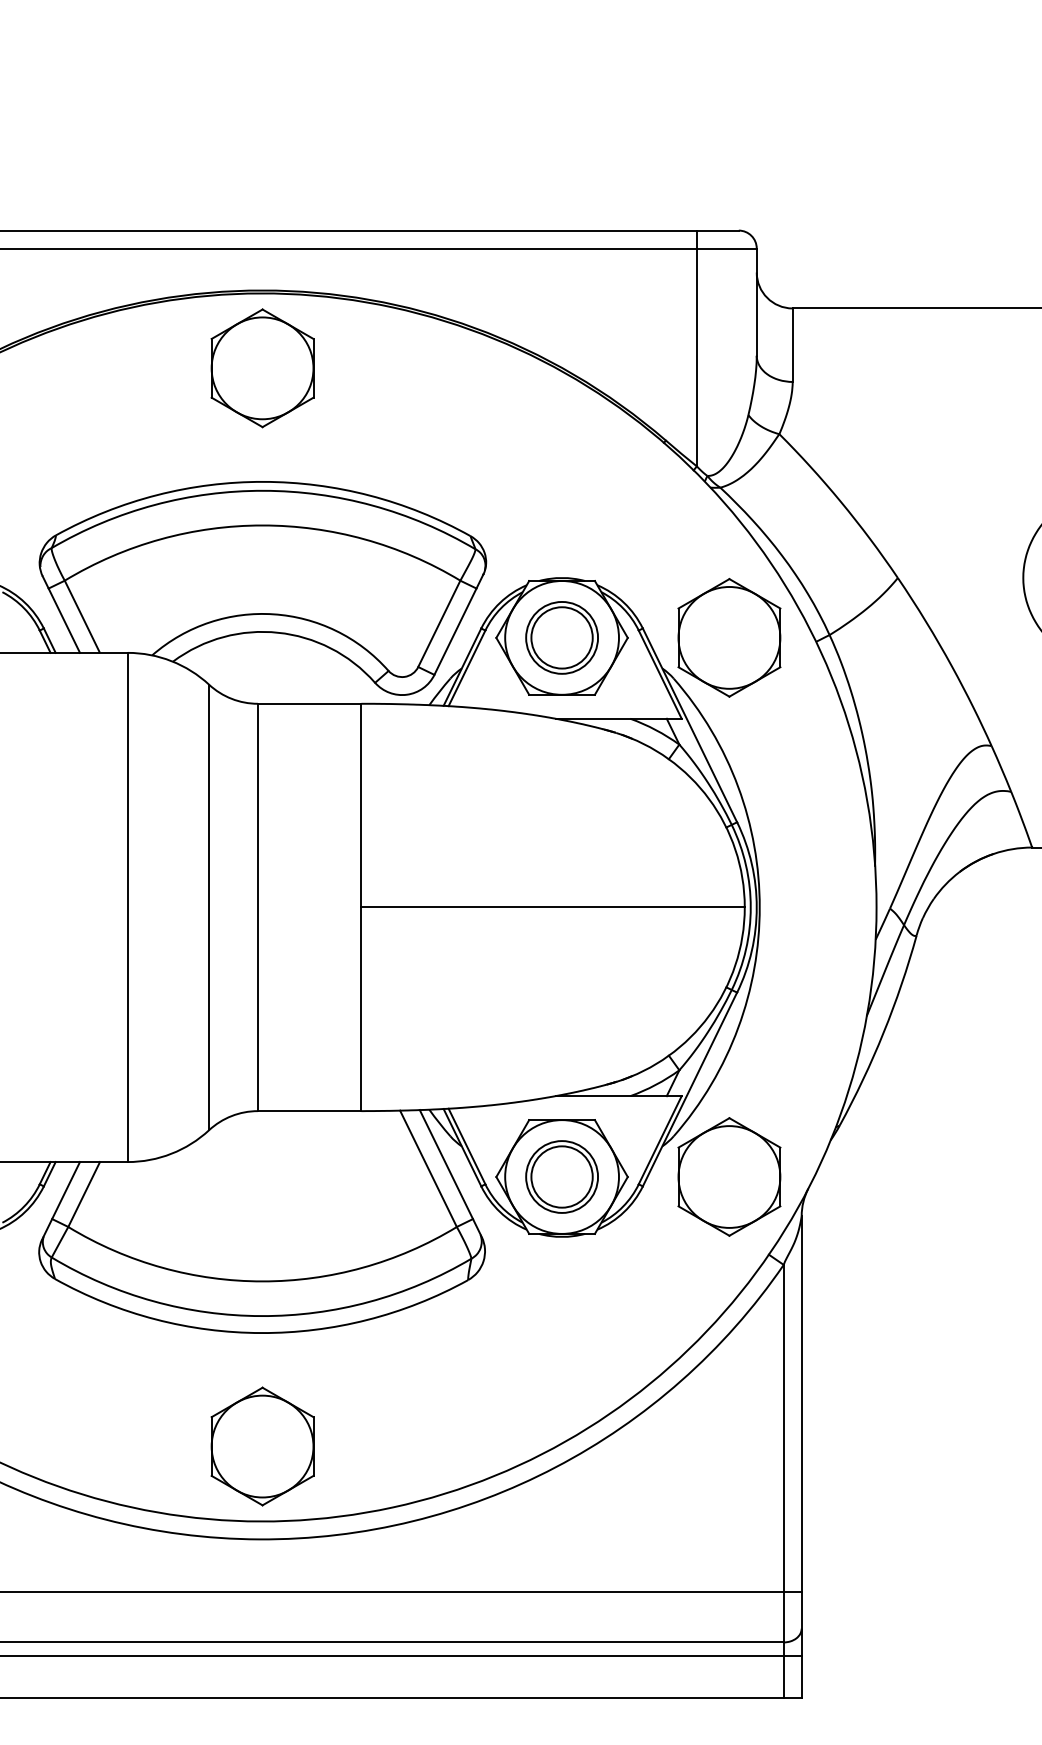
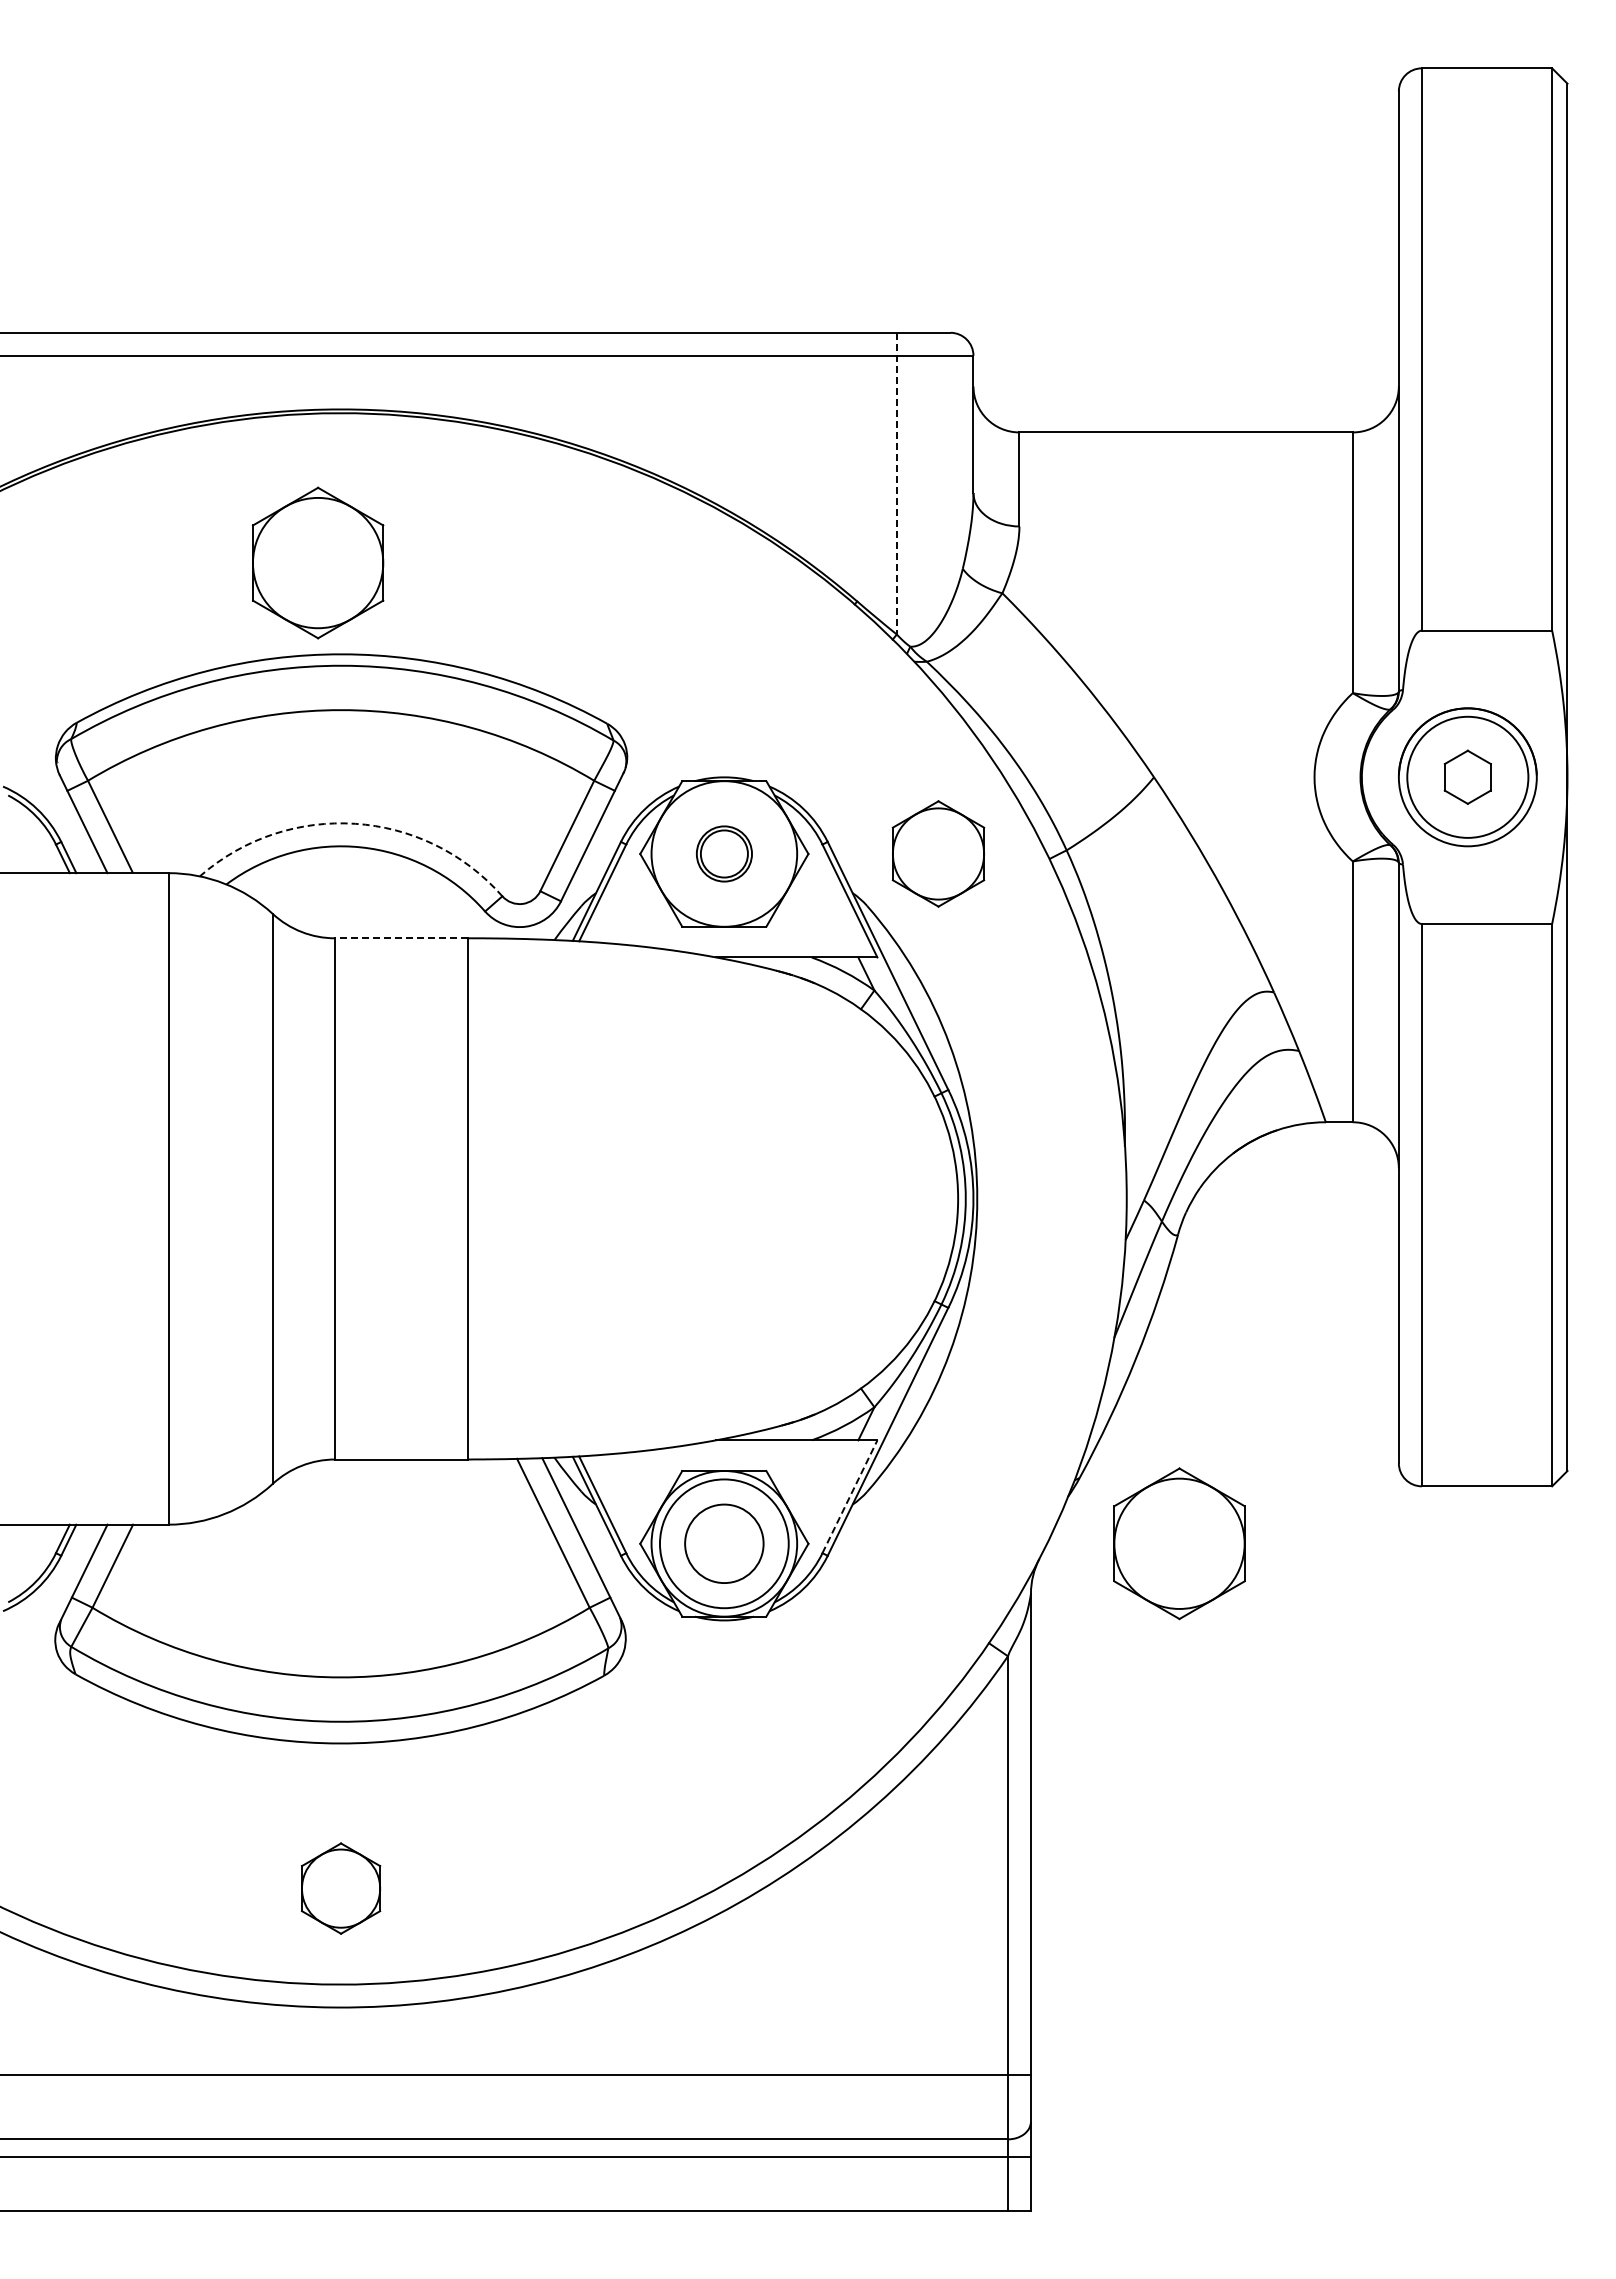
line: (696, 348) -> (896, 483), solid -> dashed
part: (262, 367) -> (317, 562), moved
arc: (273, 614) -> (355, 823), solid -> dashed
part: (562, 637) -> (724, 853), size x0.6
part: (729, 637) -> (938, 853), size x0.7
line: (308, 703) -> (400, 938), solid -> dashed
line: (552, 907) -> (712, 1198), removed
line: (659, 1140) -> (849, 1496), solid -> dashed
circle: (562, 1176) -> (724, 1543), size x1.4
part: (729, 1176) -> (1179, 1543), moved
part: (262, 1446) -> (340, 1888), size x0.6

